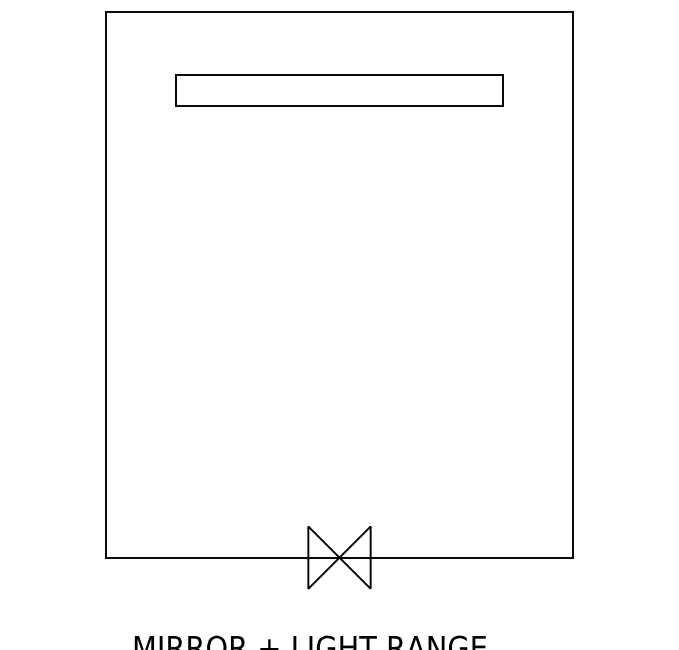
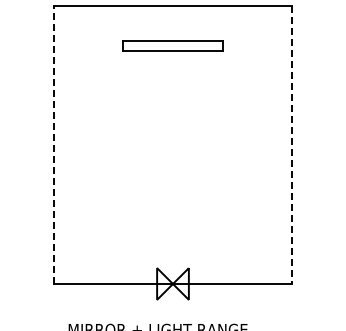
part: (338, 89) -> (172, 45), size x0.6
line: (104, 285) -> (53, 145), solid -> dashed
line: (574, 285) -> (292, 145), solid -> dashed

